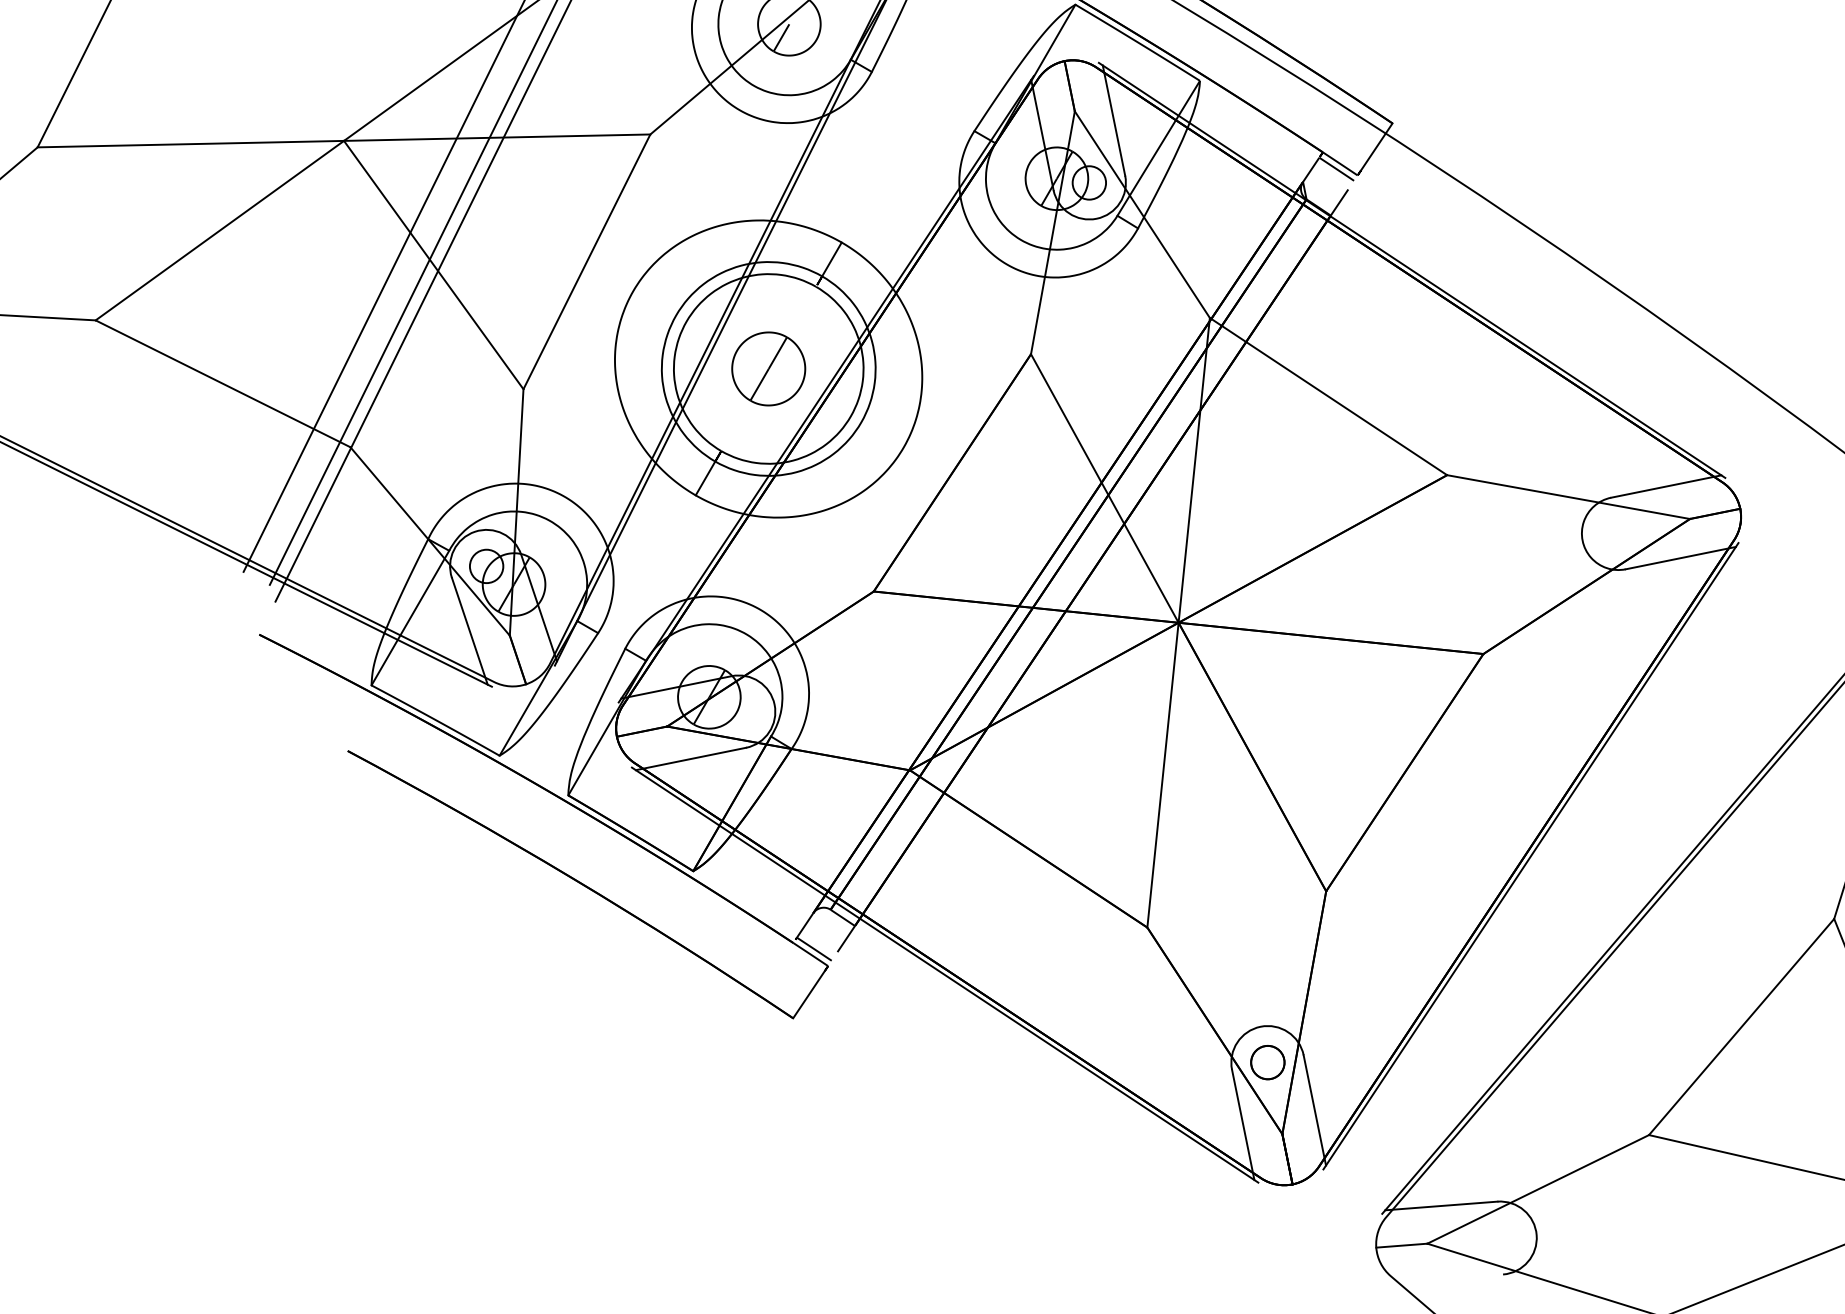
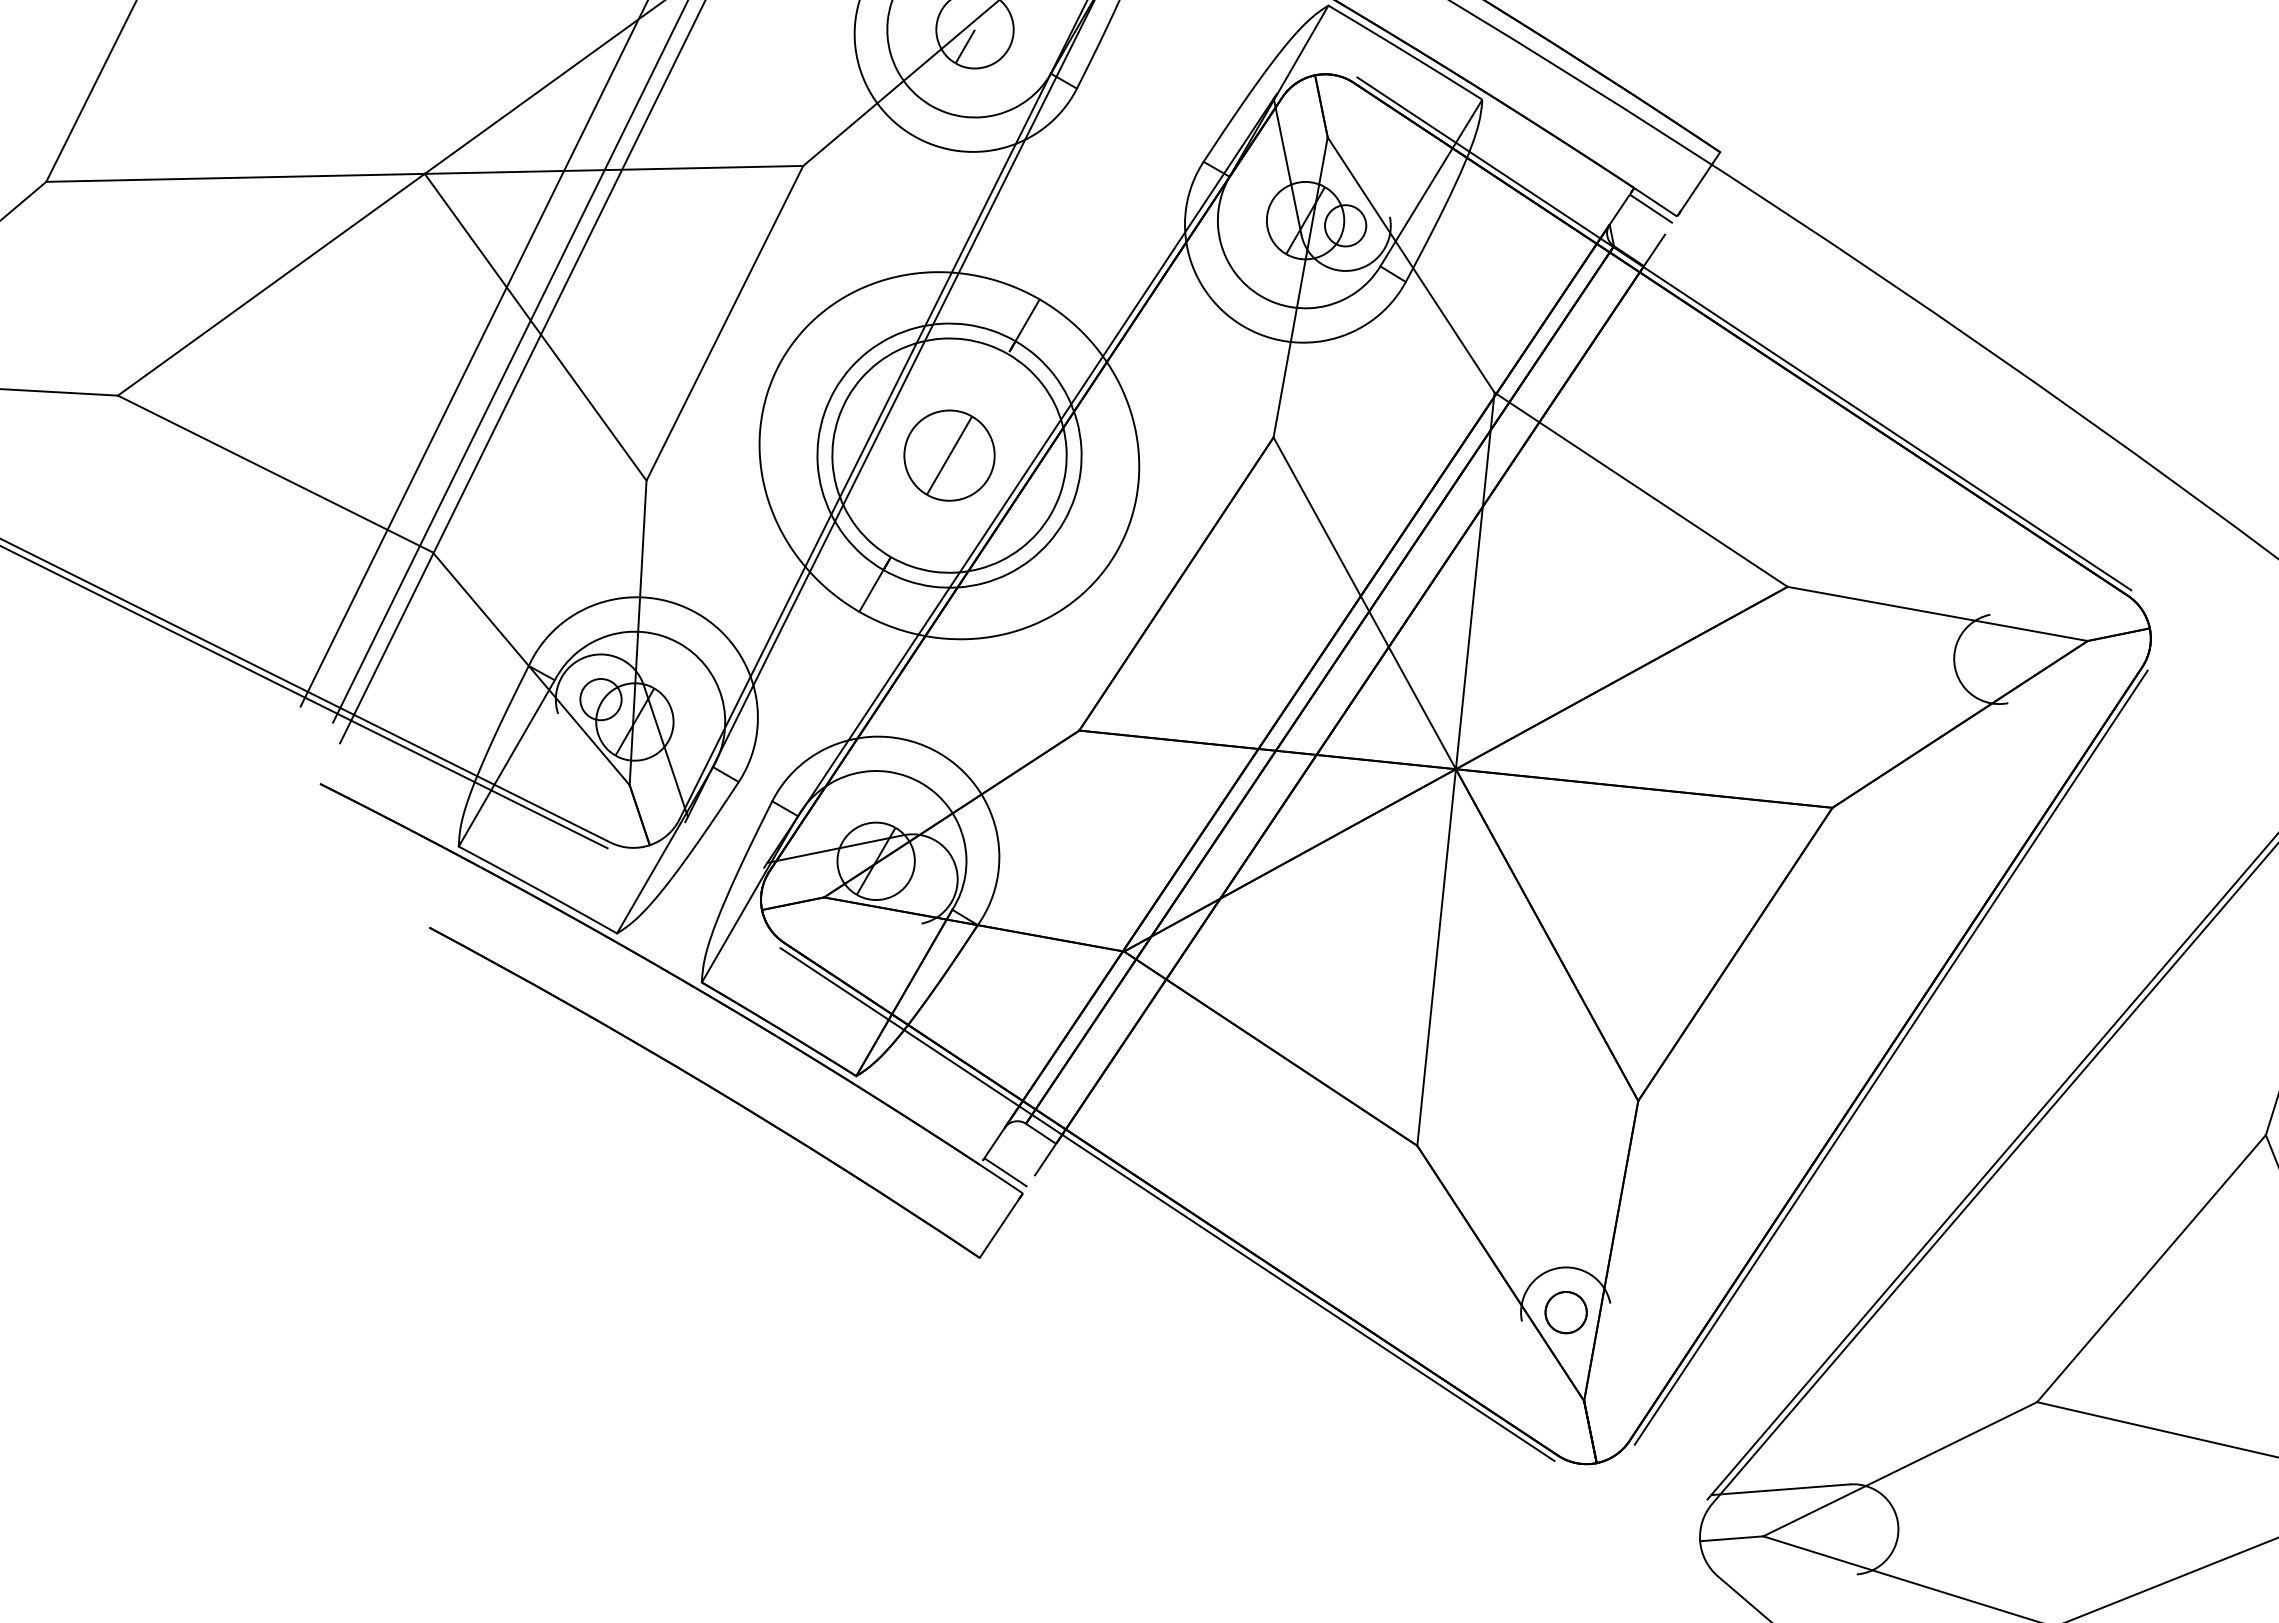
line: (1113, 120) -> (1375, 148), removed
line: (1666, 486) -> (2058, 600), removed
line: (1680, 558) -> (2076, 689), removed
line: (470, 631) -> (580, 779), removed
line: (691, 758) -> (853, 937), removed
line: (1315, 1110) -> (1624, 1371), removed
line: (1243, 1124) -> (1535, 1389), removed

